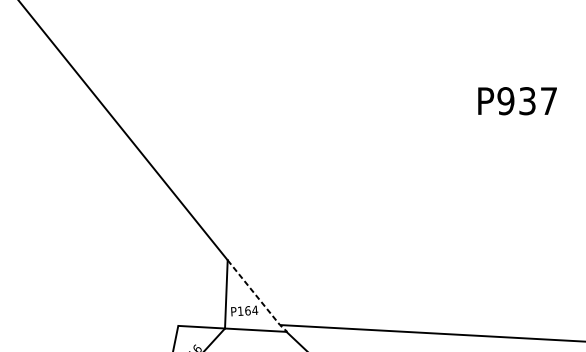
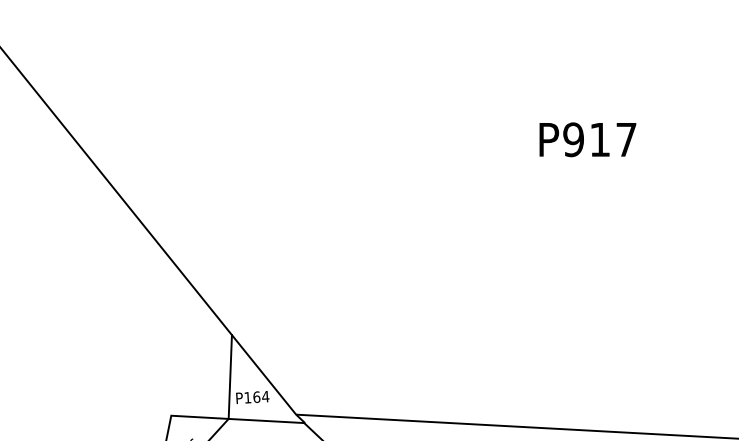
text: (527, 100) -> (599, 139), P937 -> P917
line: (257, 297) -> (268, 380), dashed -> solid

